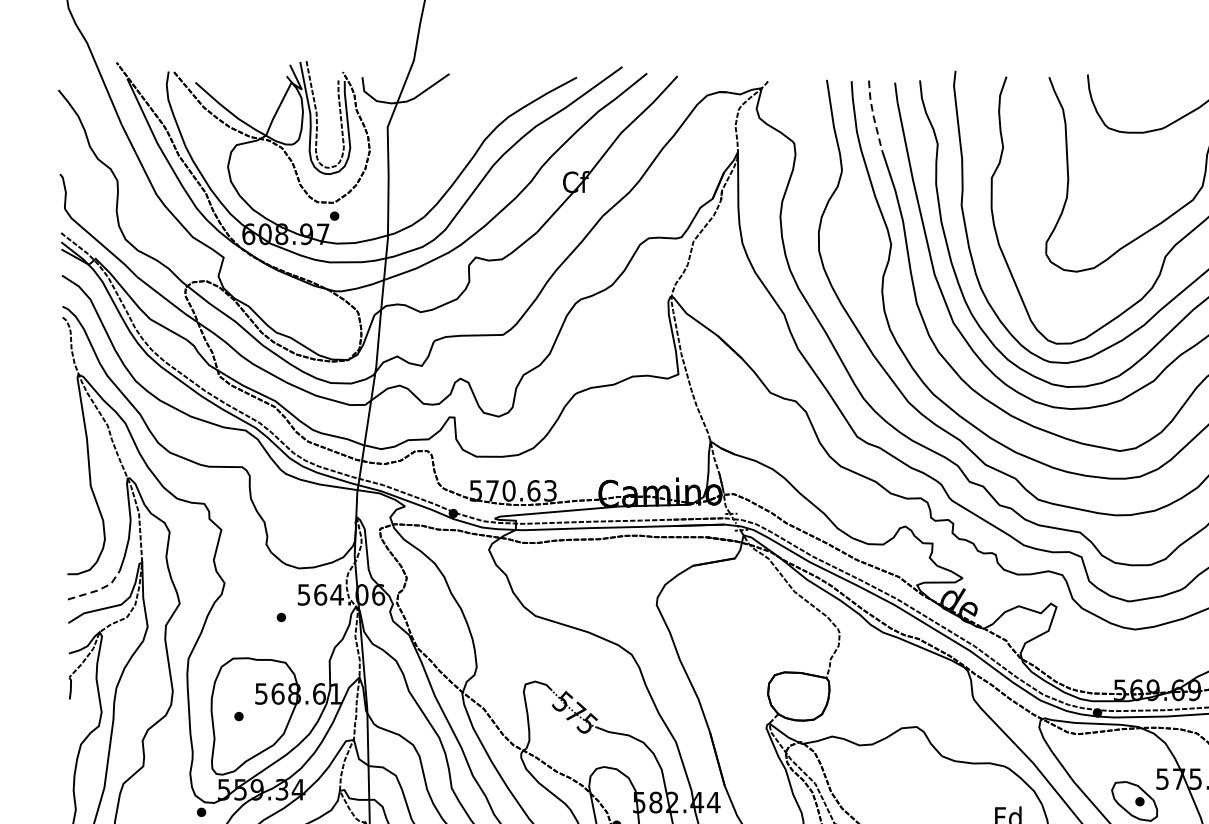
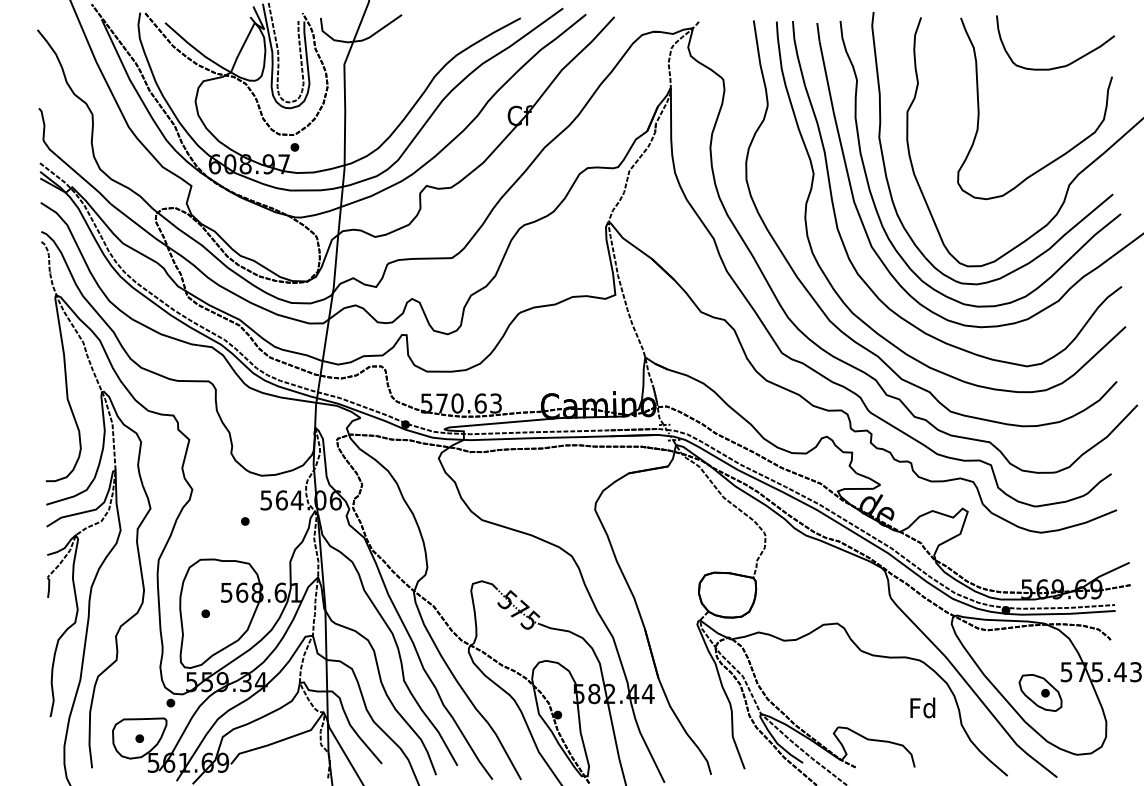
line: (873, 115) -> (797, 53), dashed -> solid
line: (98, 590) -> (74, 496), dashed -> solid

